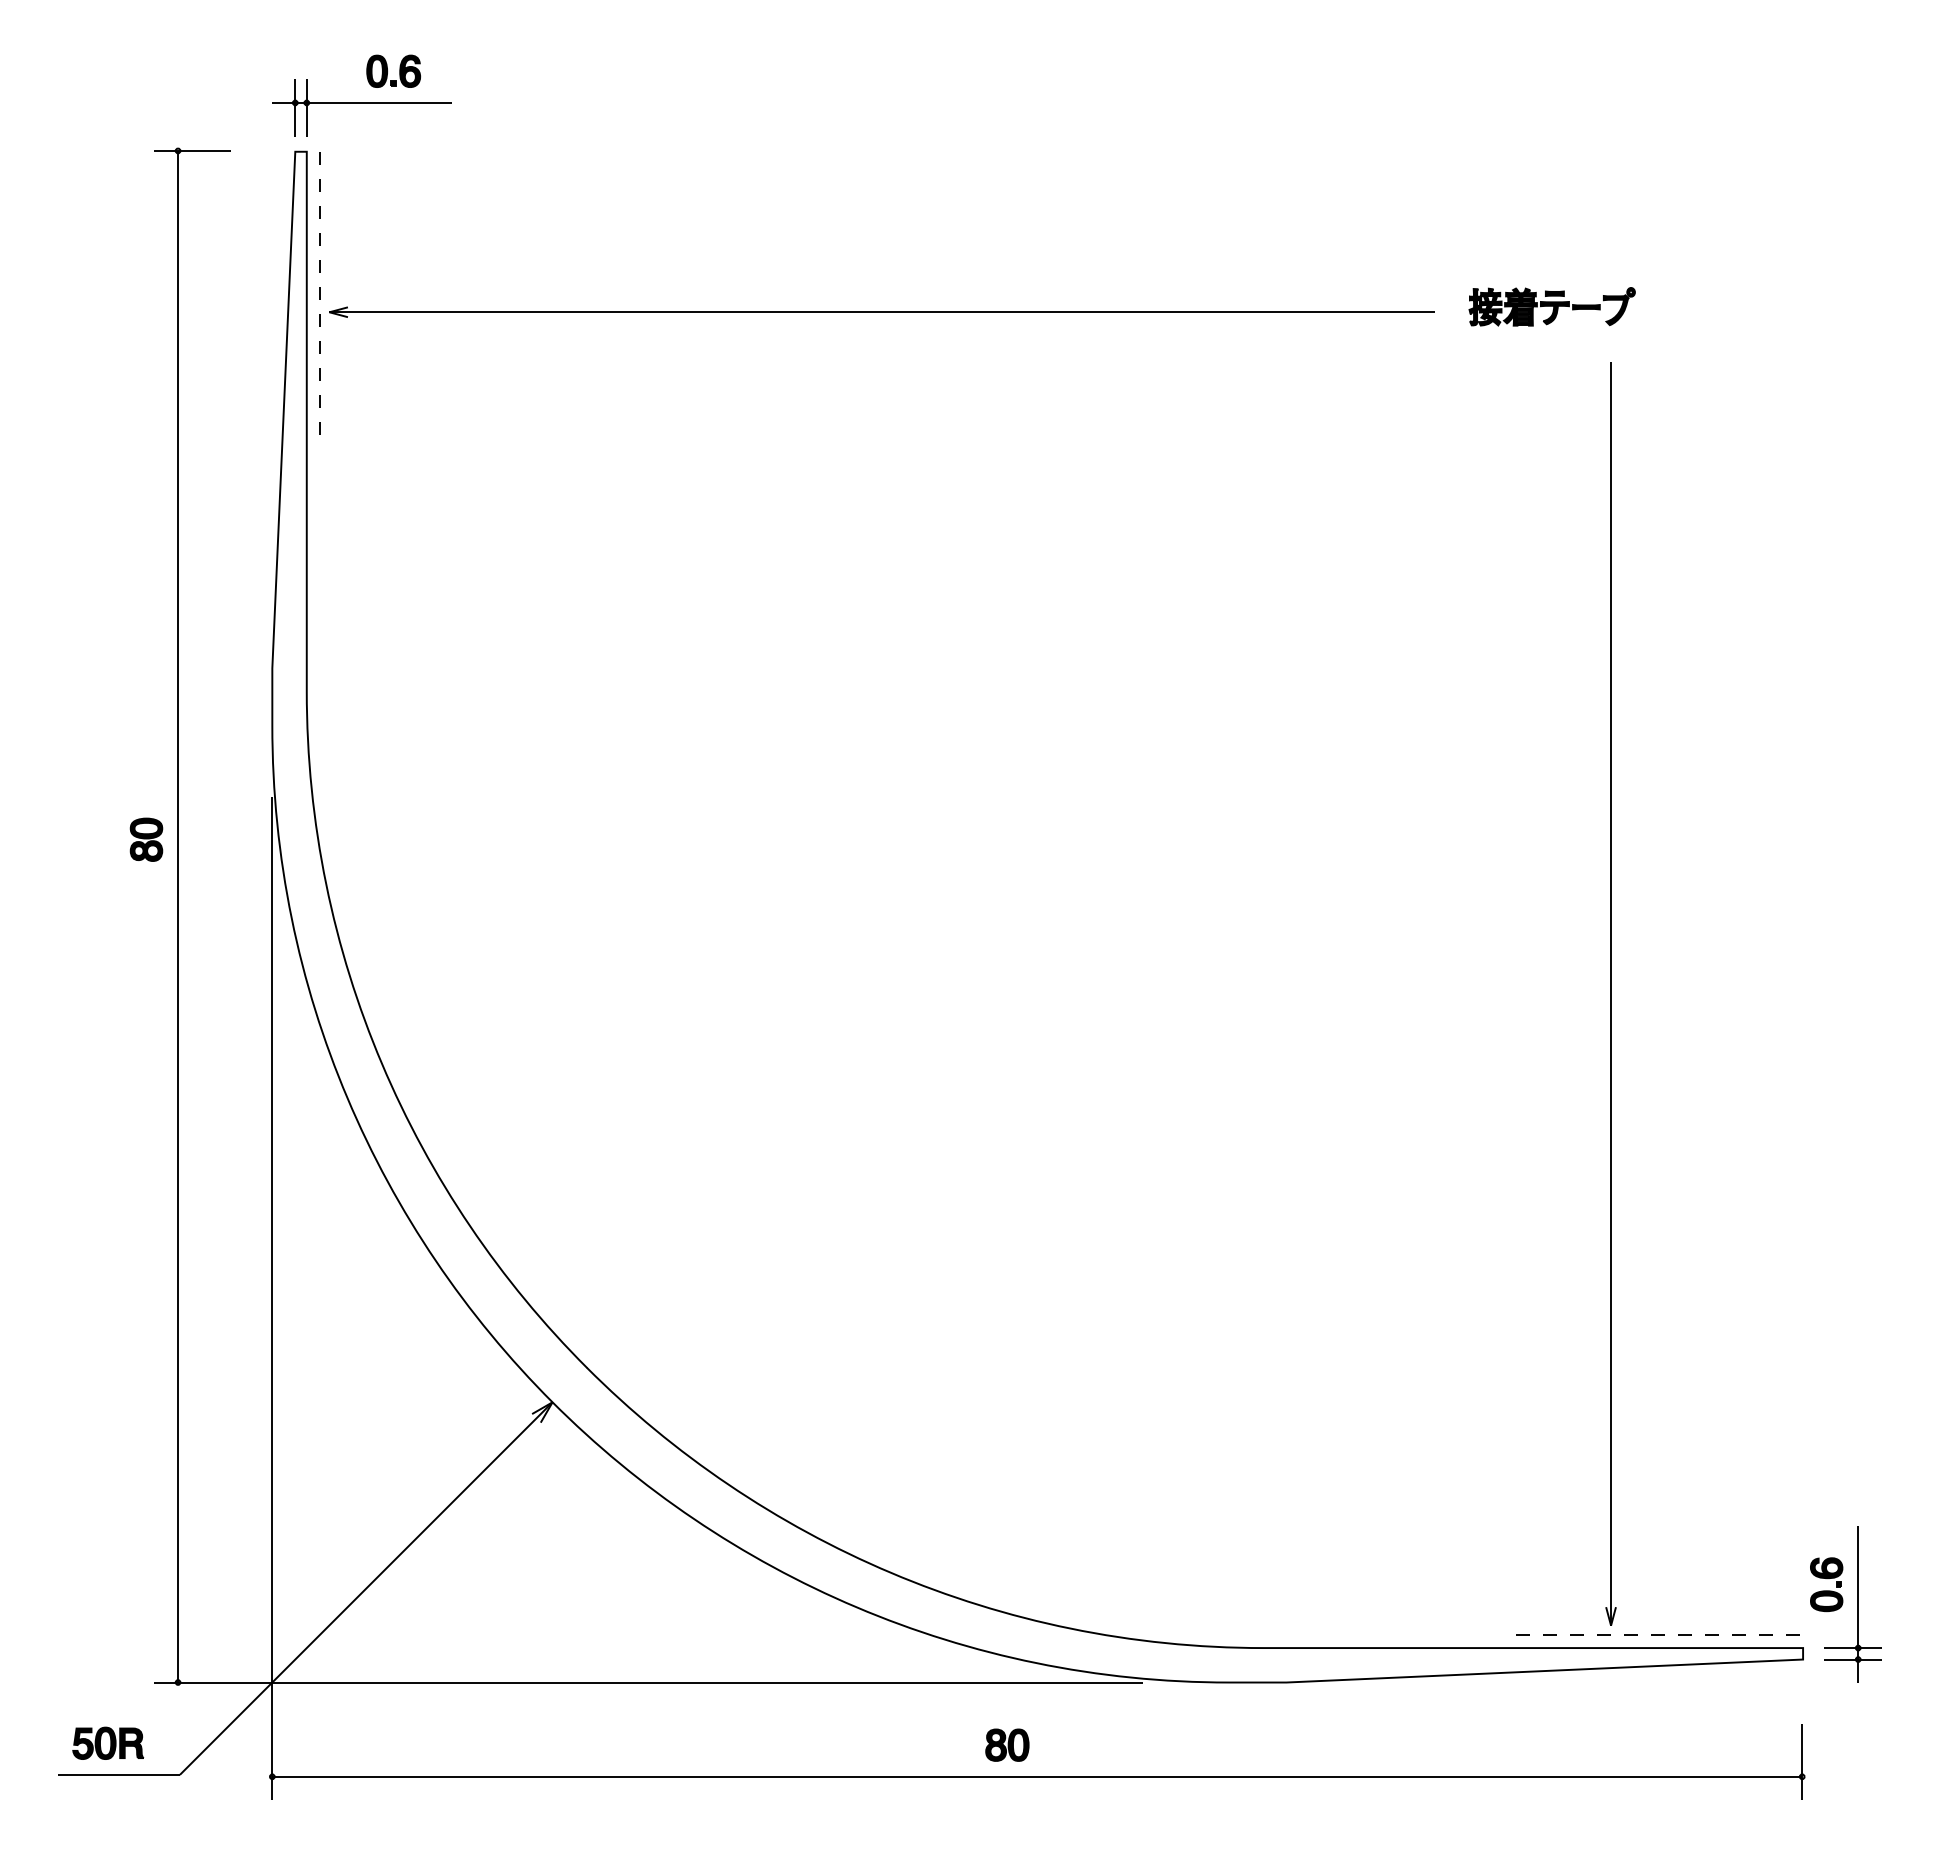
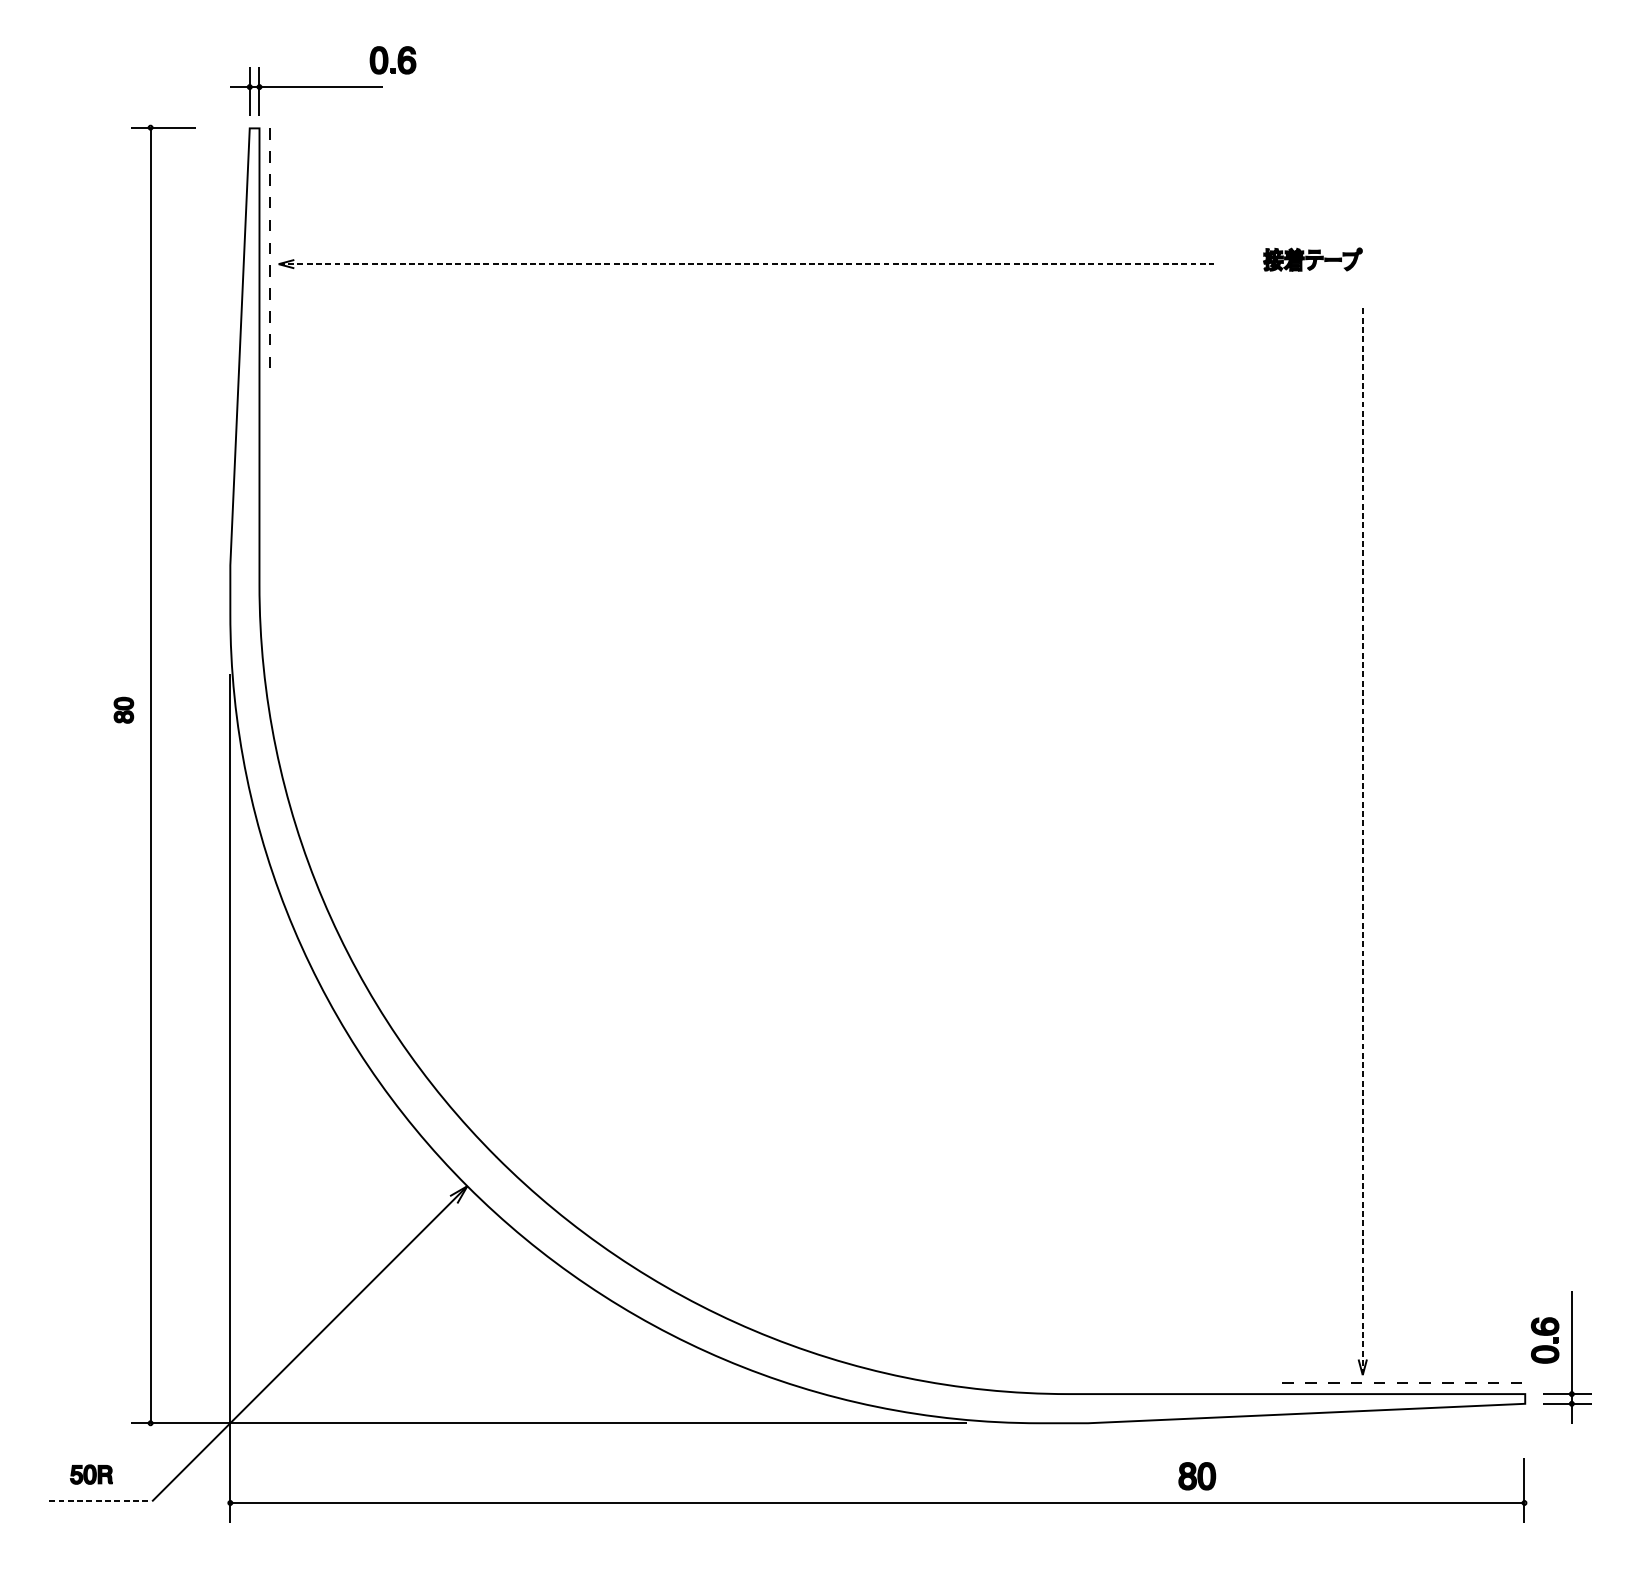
part: (393, 70) -> (392, 59), moved
part: (1551, 306) -> (1312, 259), size x0.7
line: (882, 312) -> (746, 264), solid -> dashed
part: (146, 839) -> (123, 710), size x0.7
line: (1611, 993) -> (1363, 840), solid -> dashed
part: (108, 1742) -> (91, 1473), size x0.7
part: (1007, 1744) -> (1197, 1475), moved
line: (119, 1774) -> (101, 1501), solid -> dashed

